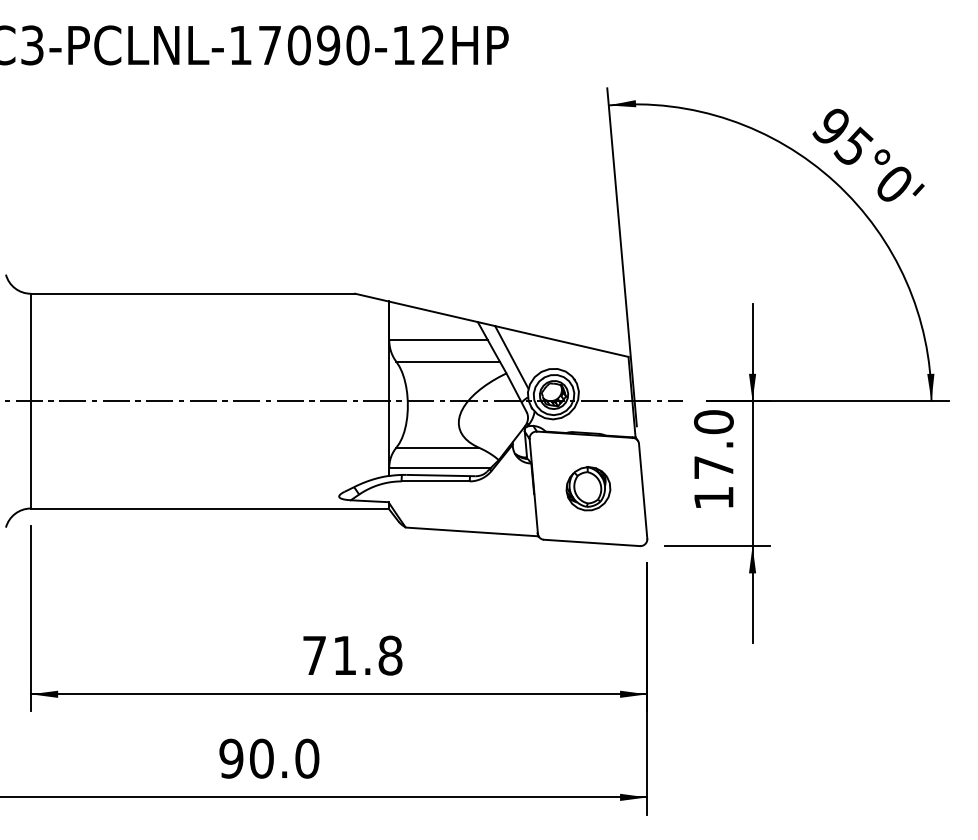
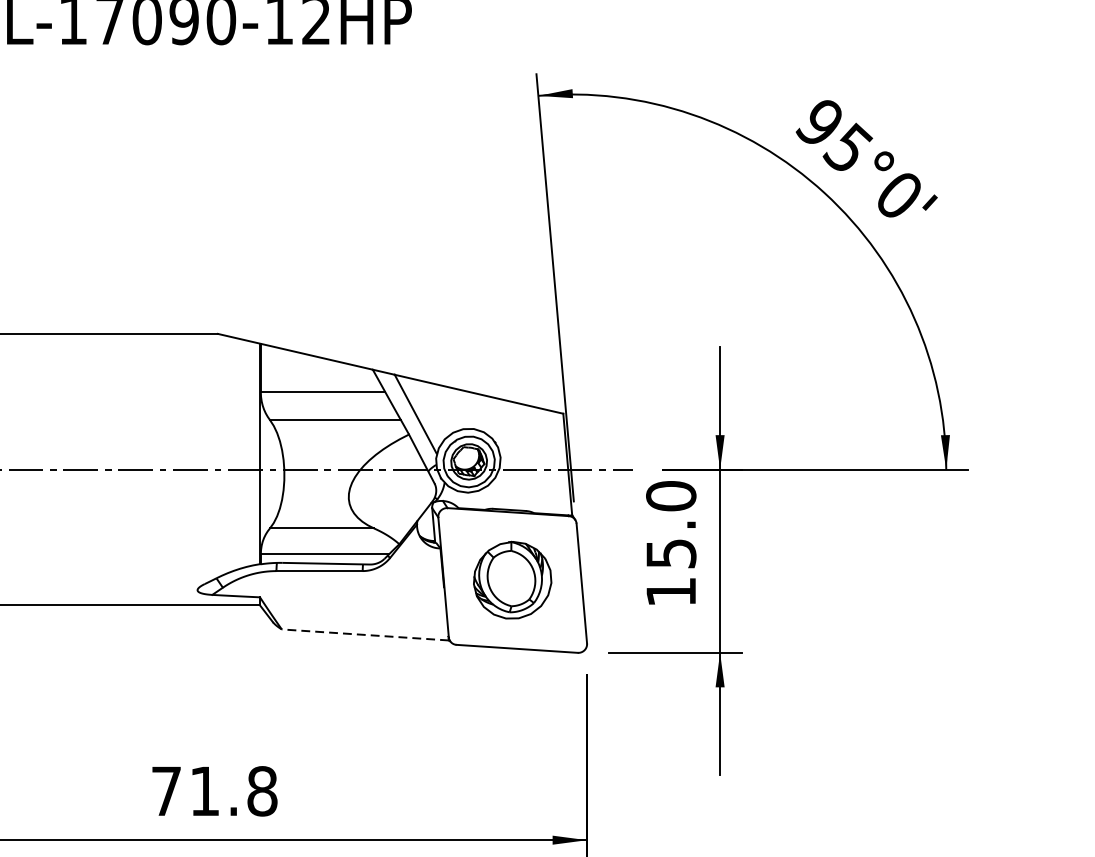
text: (713, 467) -> (670, 553), 17.0 -> 15.0
part: (588, 488) -> (512, 580), size x1.4
line: (471, 531) -> (364, 634), solid -> dashed

